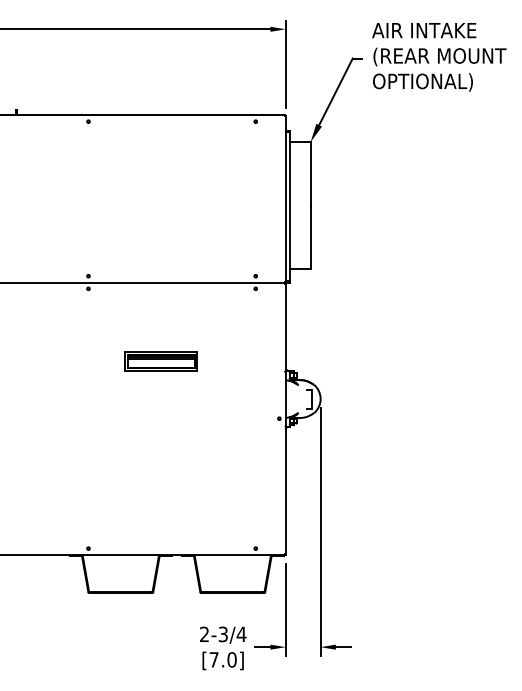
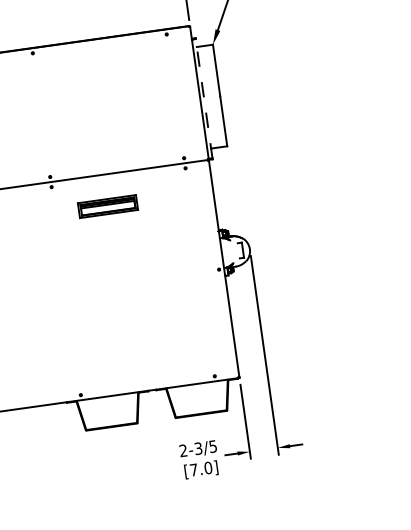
line: (290, 206) -> (204, 98), solid -> dashed
part: (160, 361) -> (107, 206), moved
text: (241, 634) -> (213, 446), 2-3/4 -> 2-3/5

